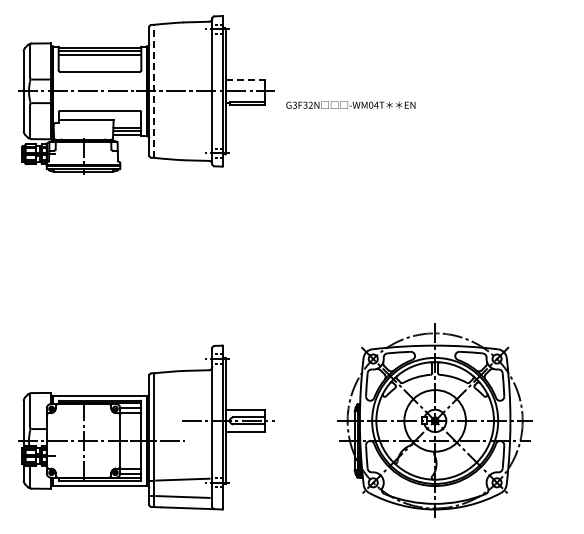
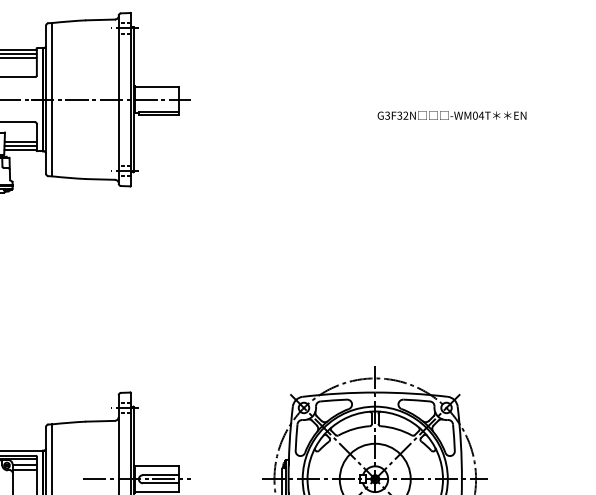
line: (246, 80) -> (157, 87), dashed -> solid
line: (154, 91) -> (52, 99), dashed -> solid
text: (350, 104) -> (451, 114), moved

